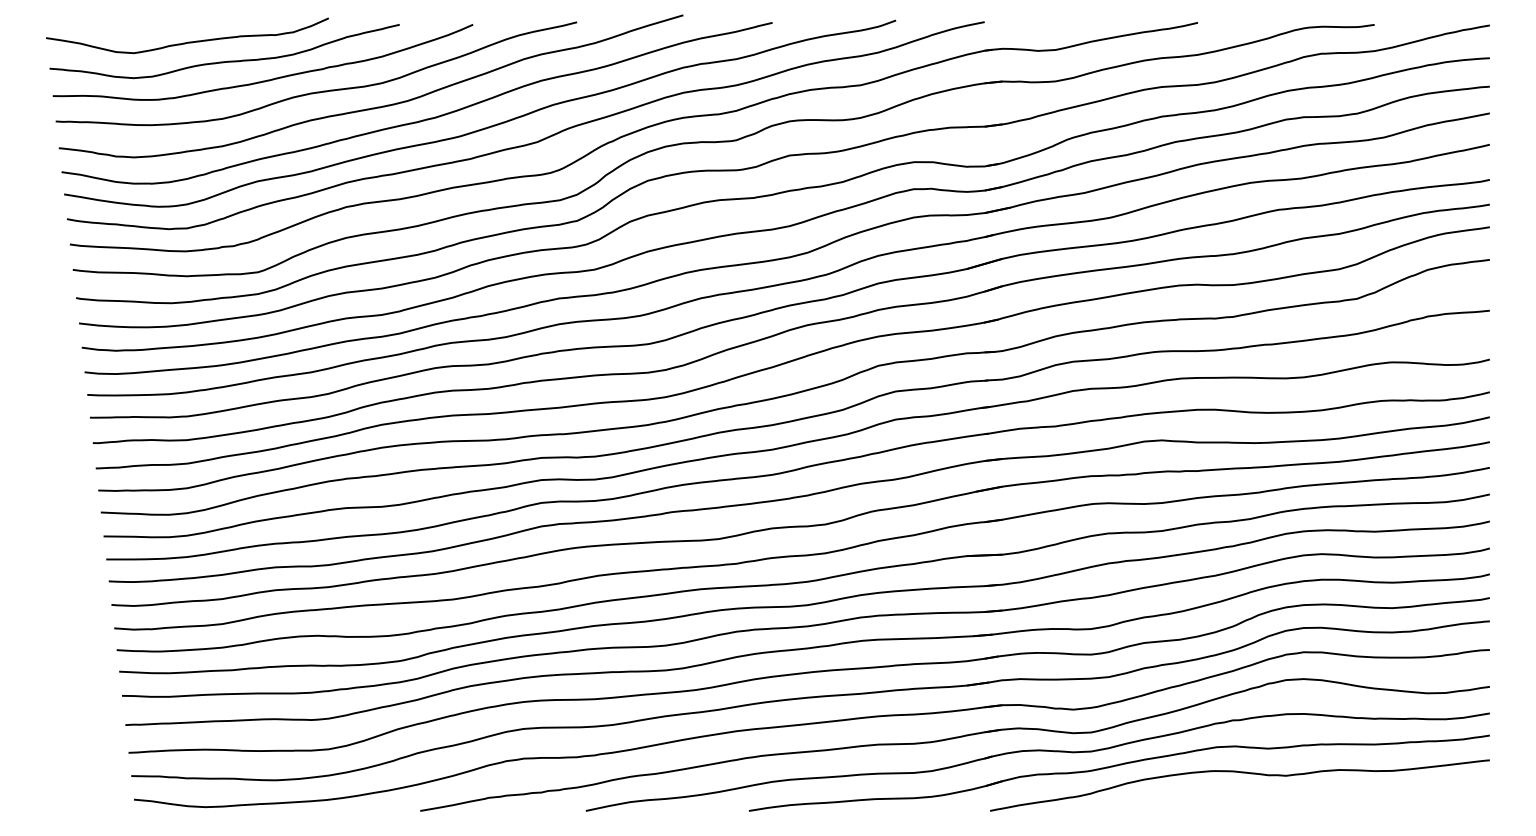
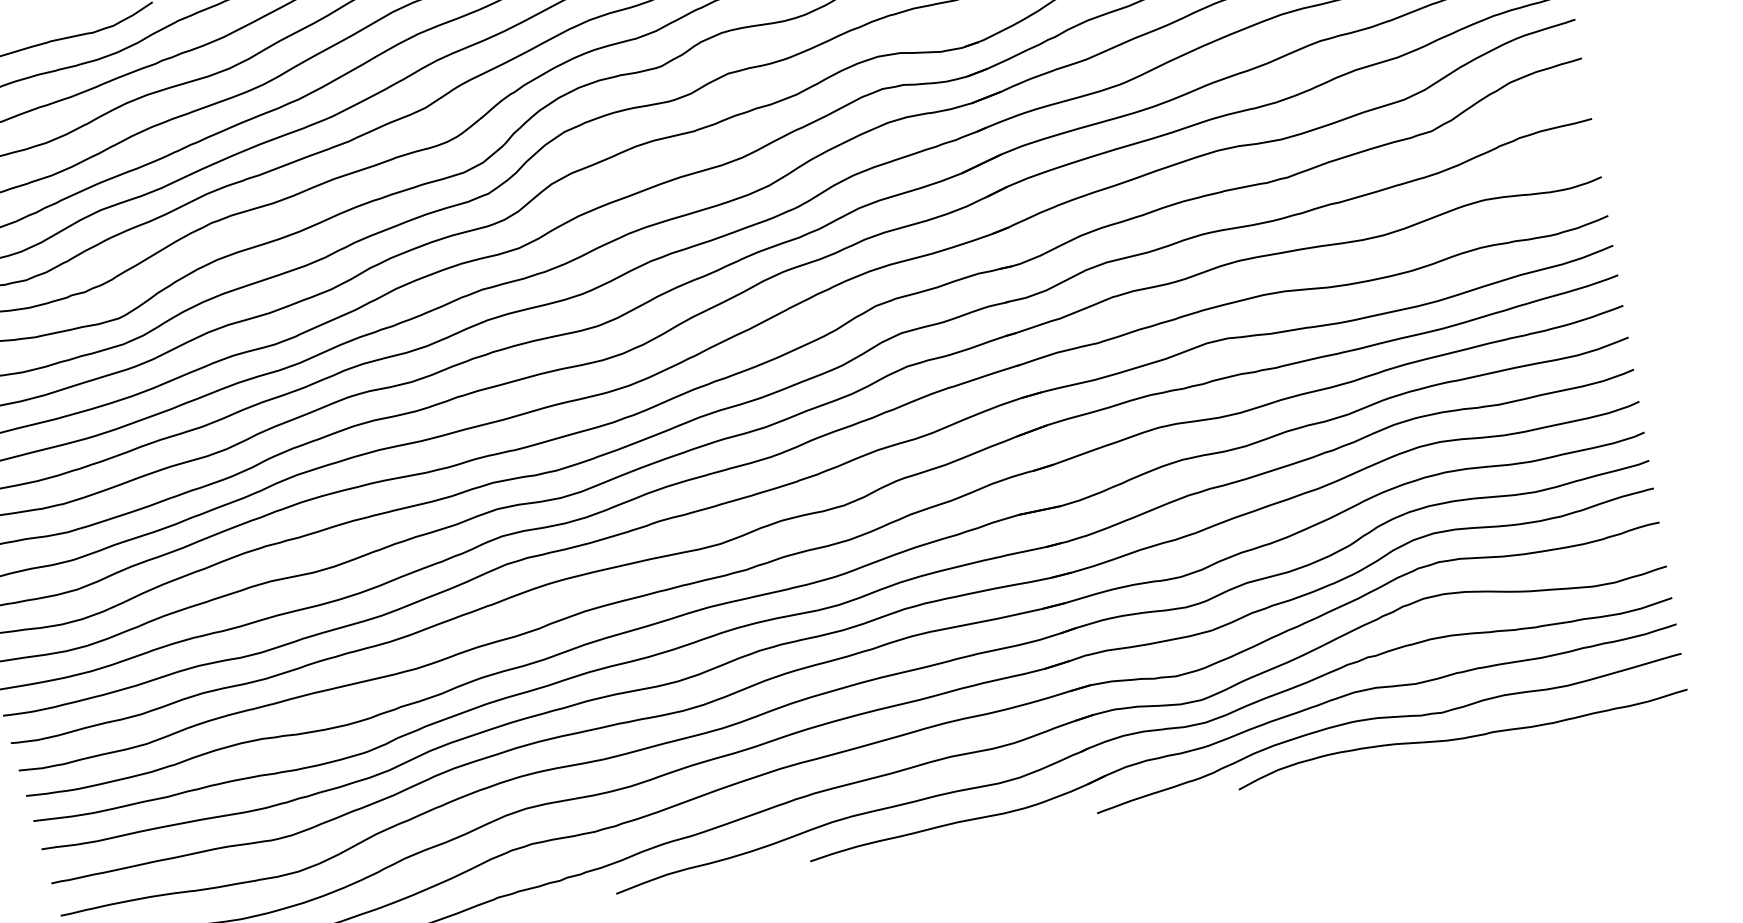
curve: (1299, 800) -> (1463, 739), added

